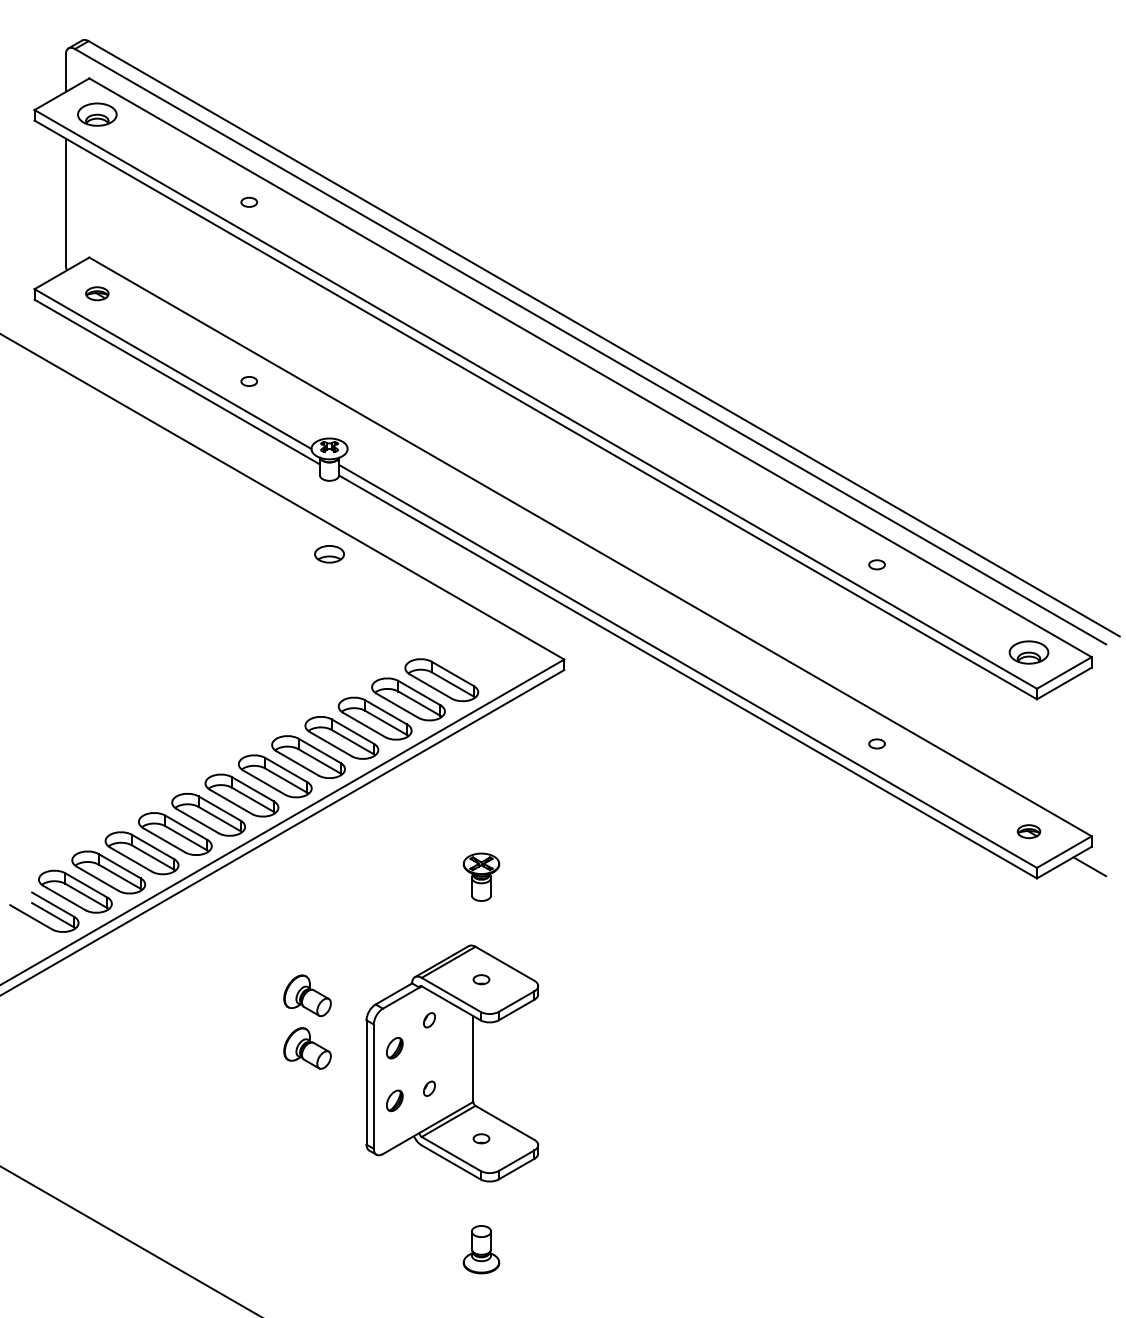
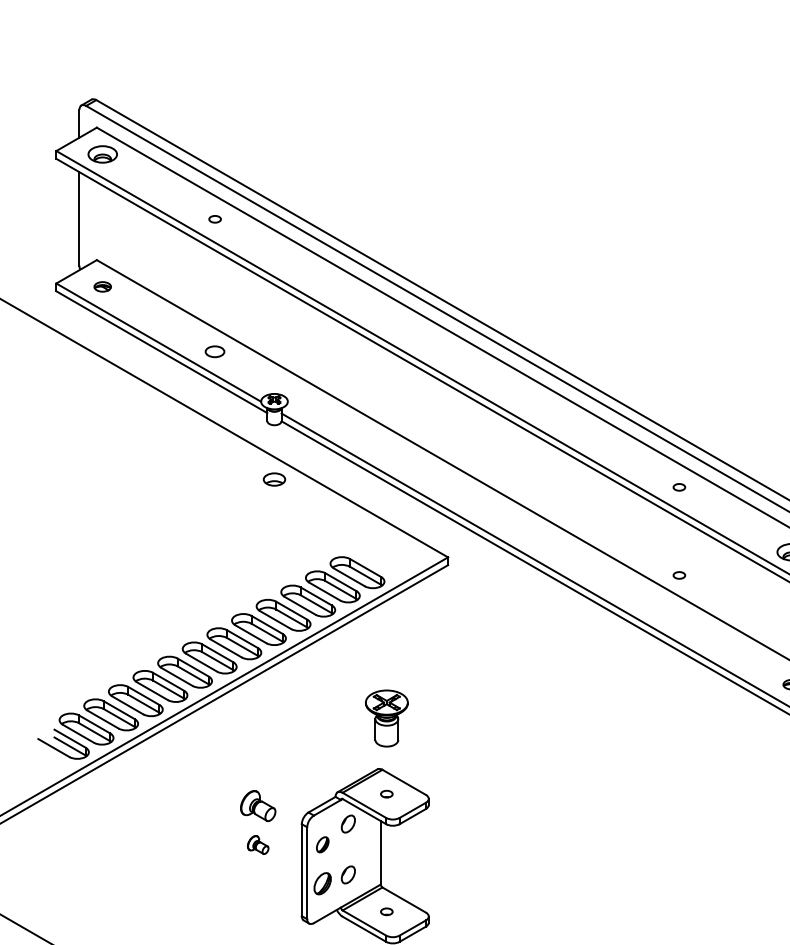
part: (249, 381) -> (215, 351), size x1.6
part: (876, 743) -> (678, 575), moved
part: (481, 876) -> (386, 717), size x1.6
part: (429, 1020) -> (348, 824), size x1.6
part: (307, 1048) -> (258, 845), size x0.6
part: (429, 1088) -> (348, 874), size x1.6
part: (394, 1100) -> (322, 883), size x1.4

